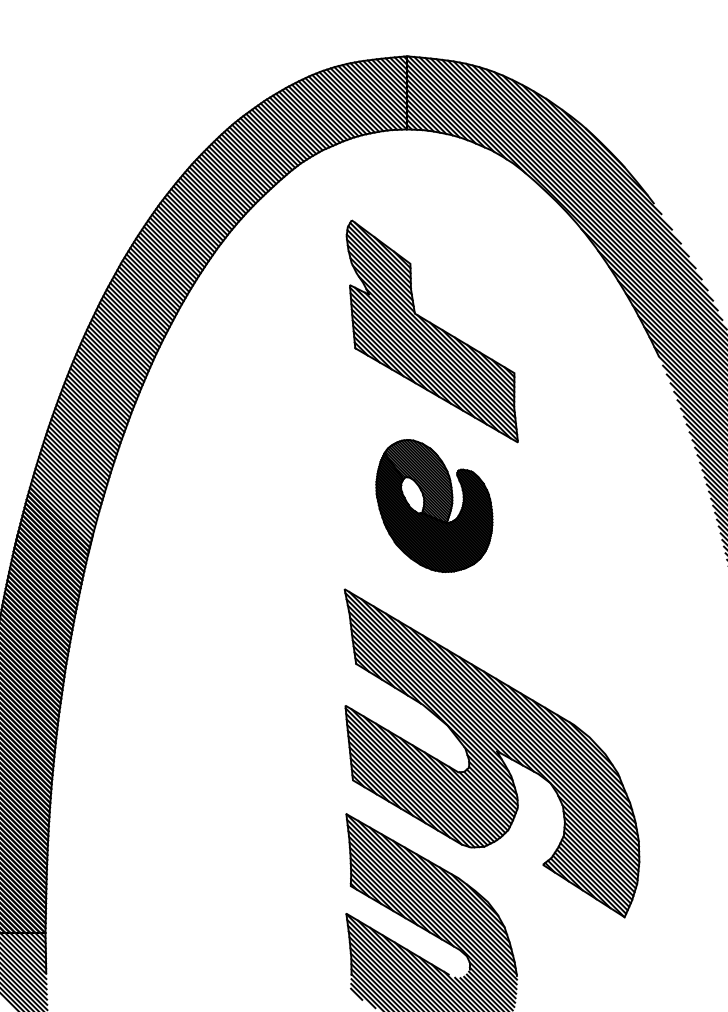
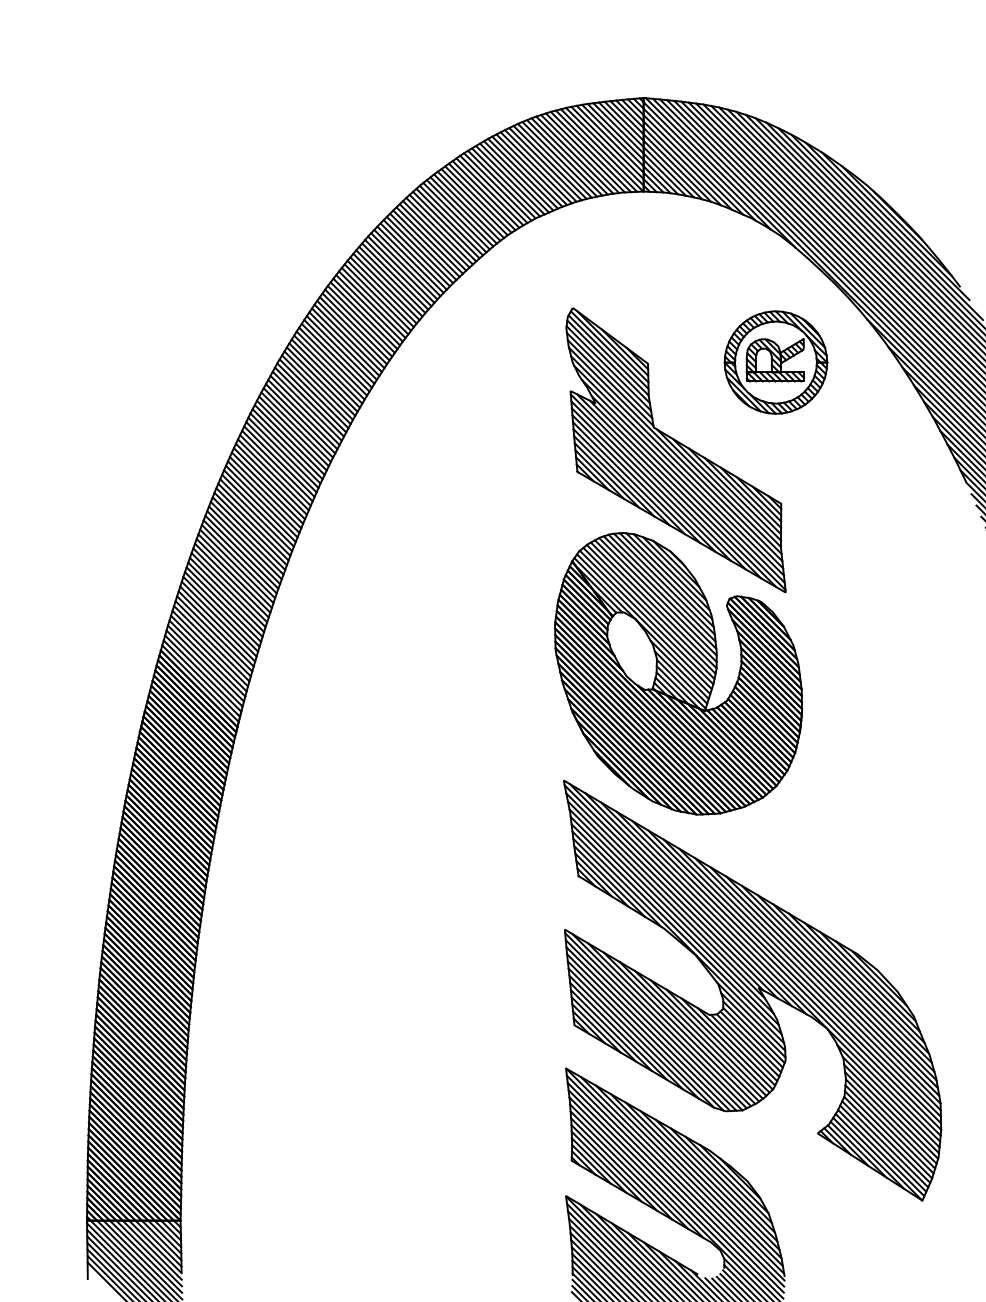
part: (509, 262) -> (775, 362), added
part: (434, 505) -> (678, 673), size x1.67

